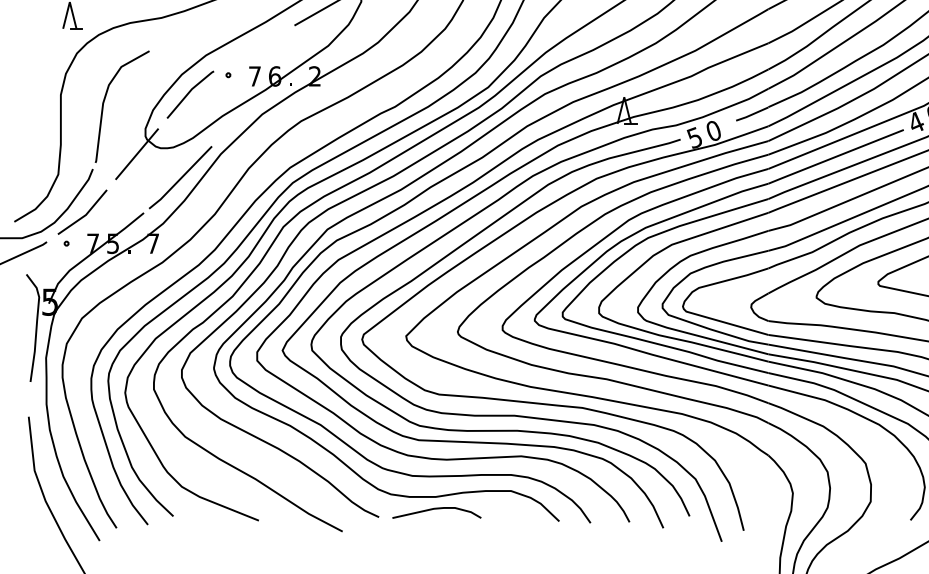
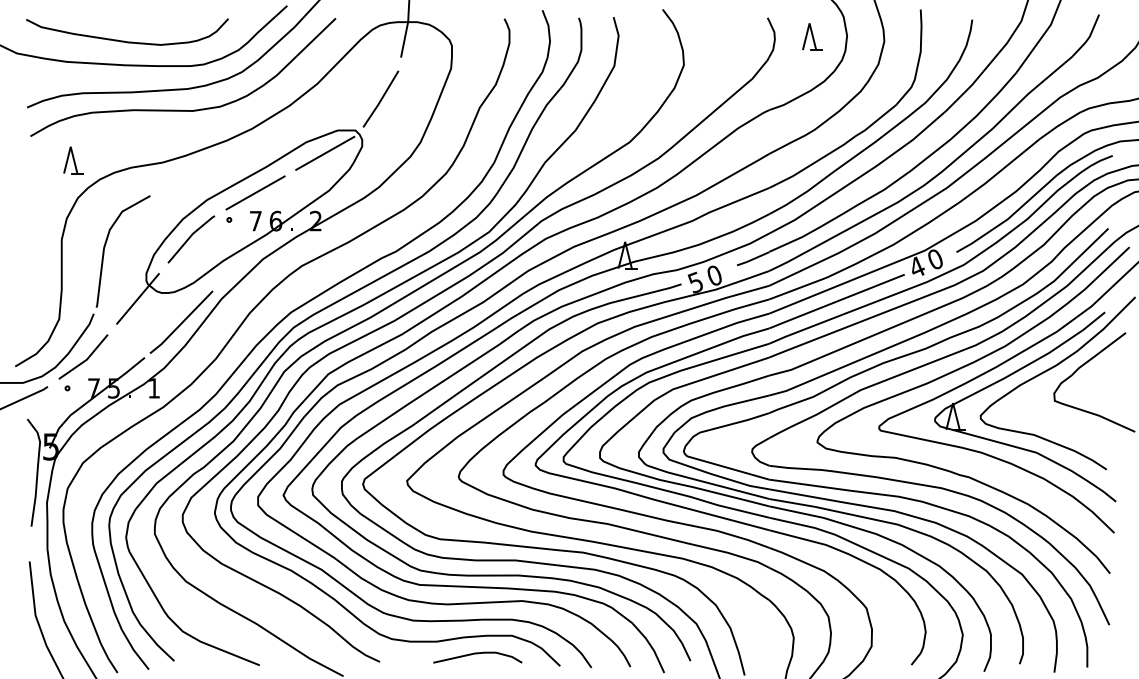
line: (254, 47) -> (255, 192), added
text: (152, 243) -> (153, 388), 7 -> 1
curve: (436, 509) -> (477, 654), moved

